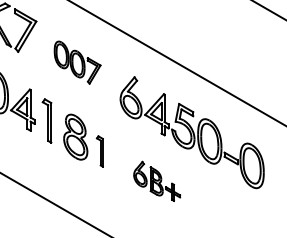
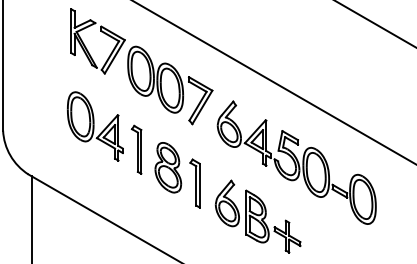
part: (77, 62) -> (170, 85), size x1.67
part: (99, 151) -> (194, 183), size x1.43
part: (156, 181) -> (257, 216), size x1.67

